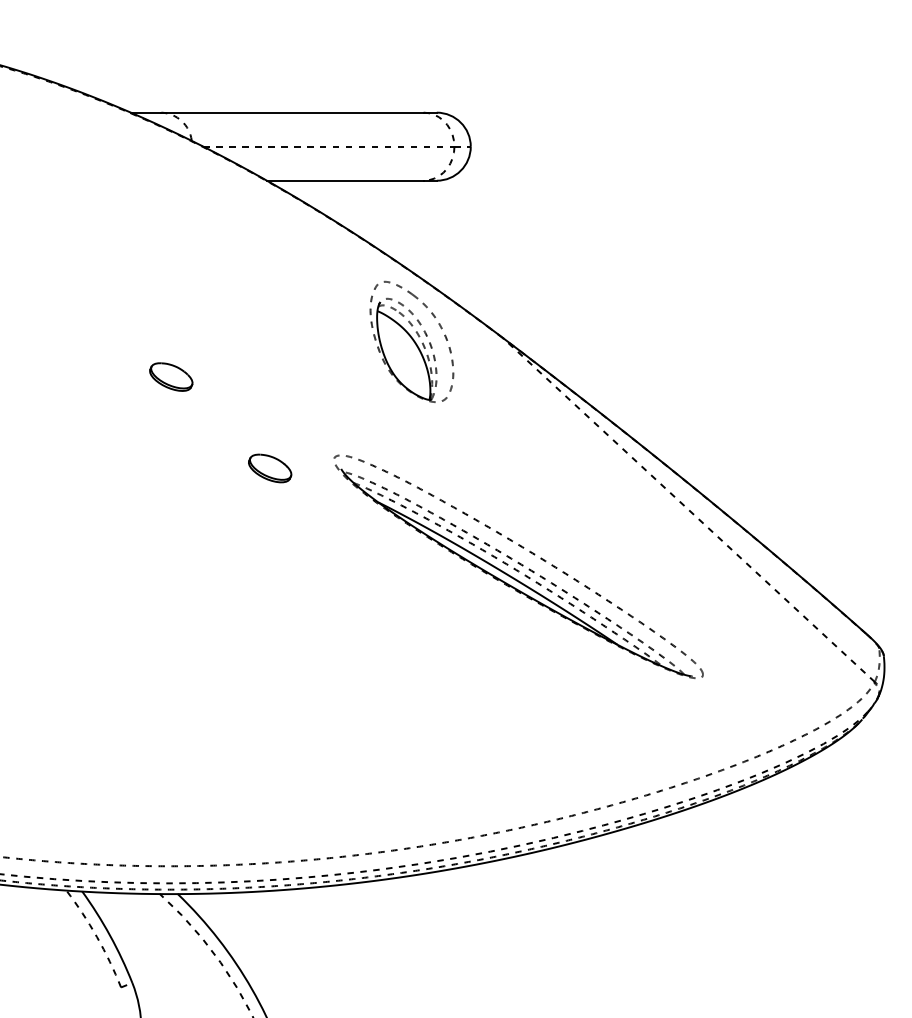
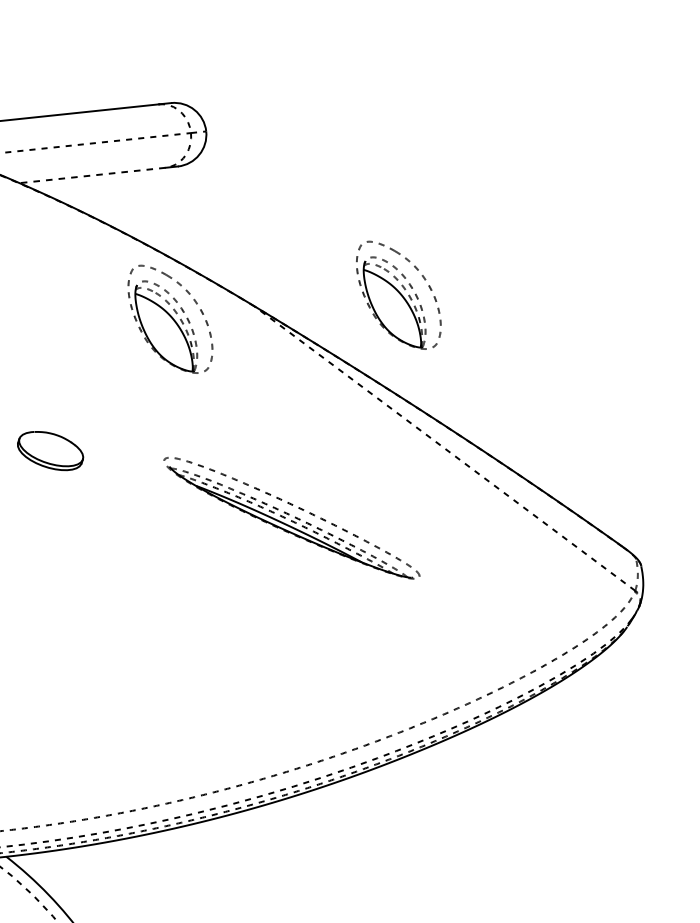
line: (344, 180) -> (91, 175), solid -> dashed
part: (656, 341) -> (398, 294), added
part: (270, 468) -> (51, 451), size x1.6
part: (518, 566) -> (291, 518), size x0.7

